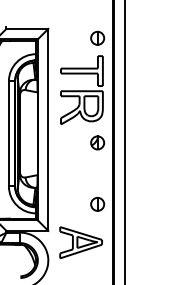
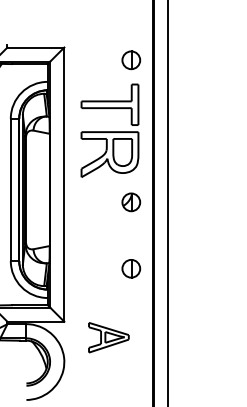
part: (97, 204) -> (131, 268), moved
part: (80, 242) -> (108, 337), size x0.7

